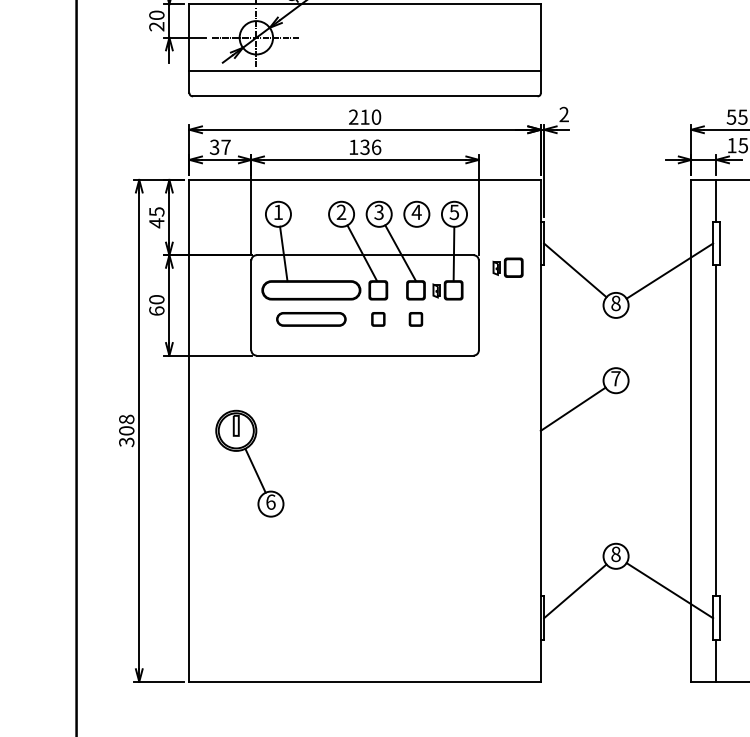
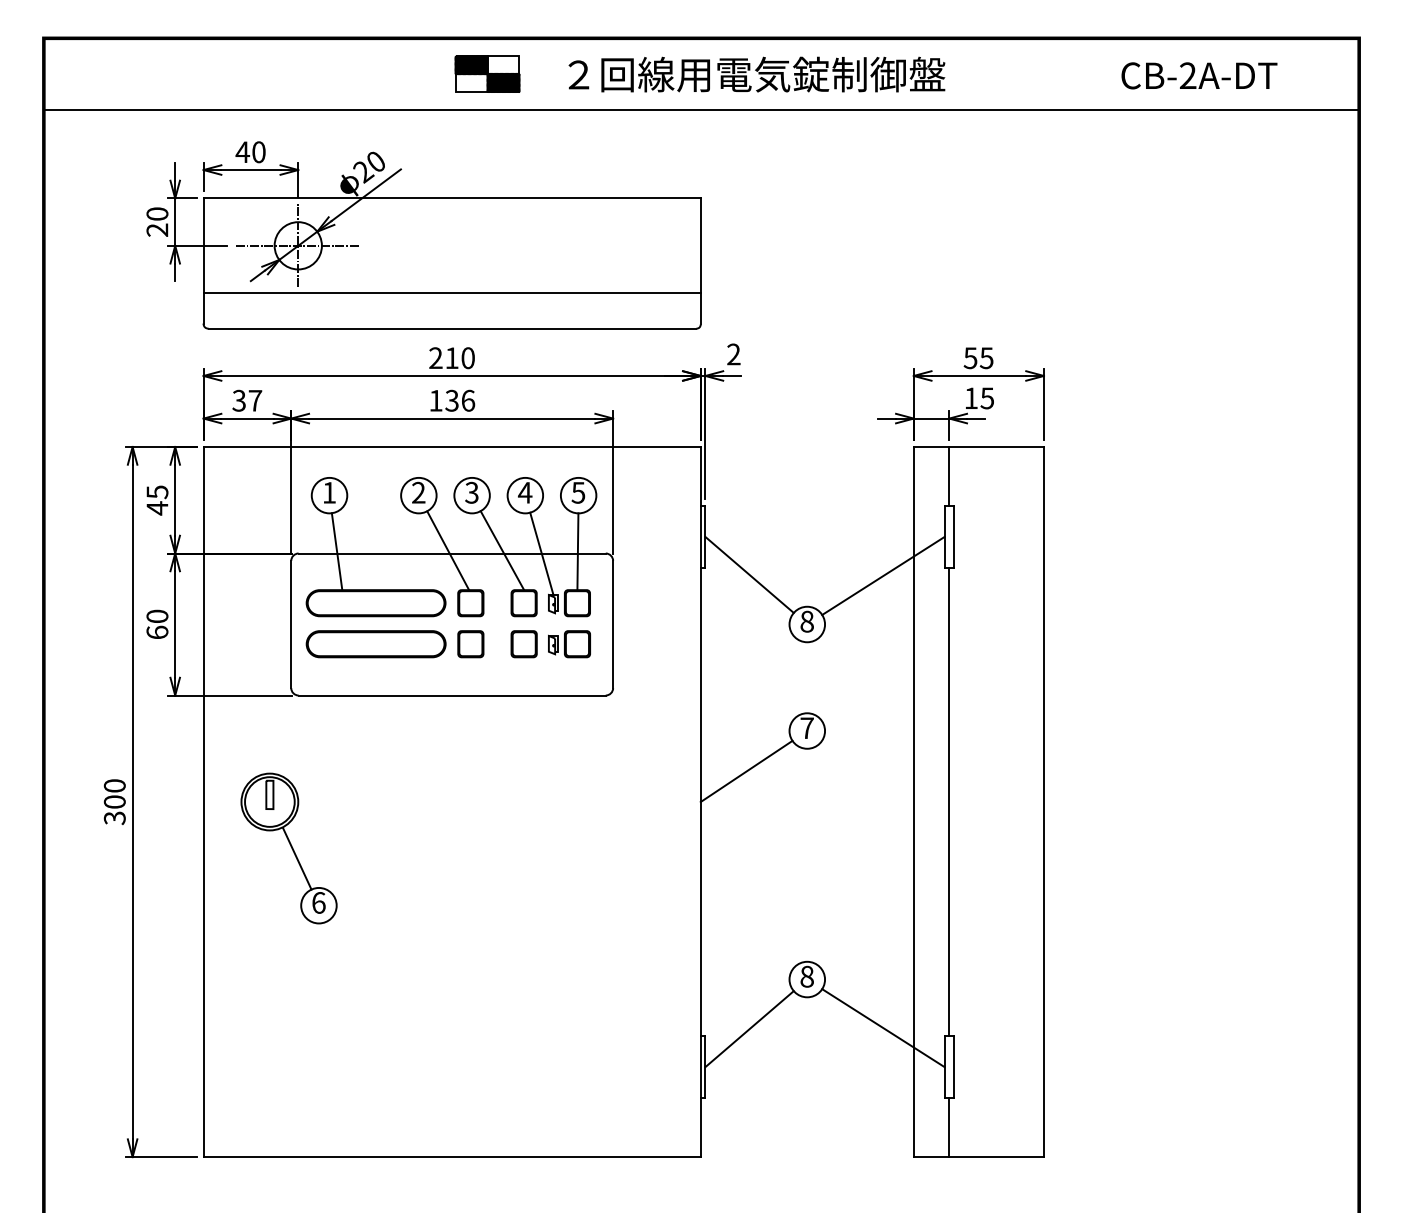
line: (428, 255) -> (541, 553), added
part: (508, 267) -> (569, 644), moved
part: (310, 319) -> (375, 644), size x1.43
part: (378, 319) -> (470, 644), size x1.43
part: (415, 319) -> (523, 644), size x1.43
text: (126, 419) -> (114, 785), 308 -> 300

